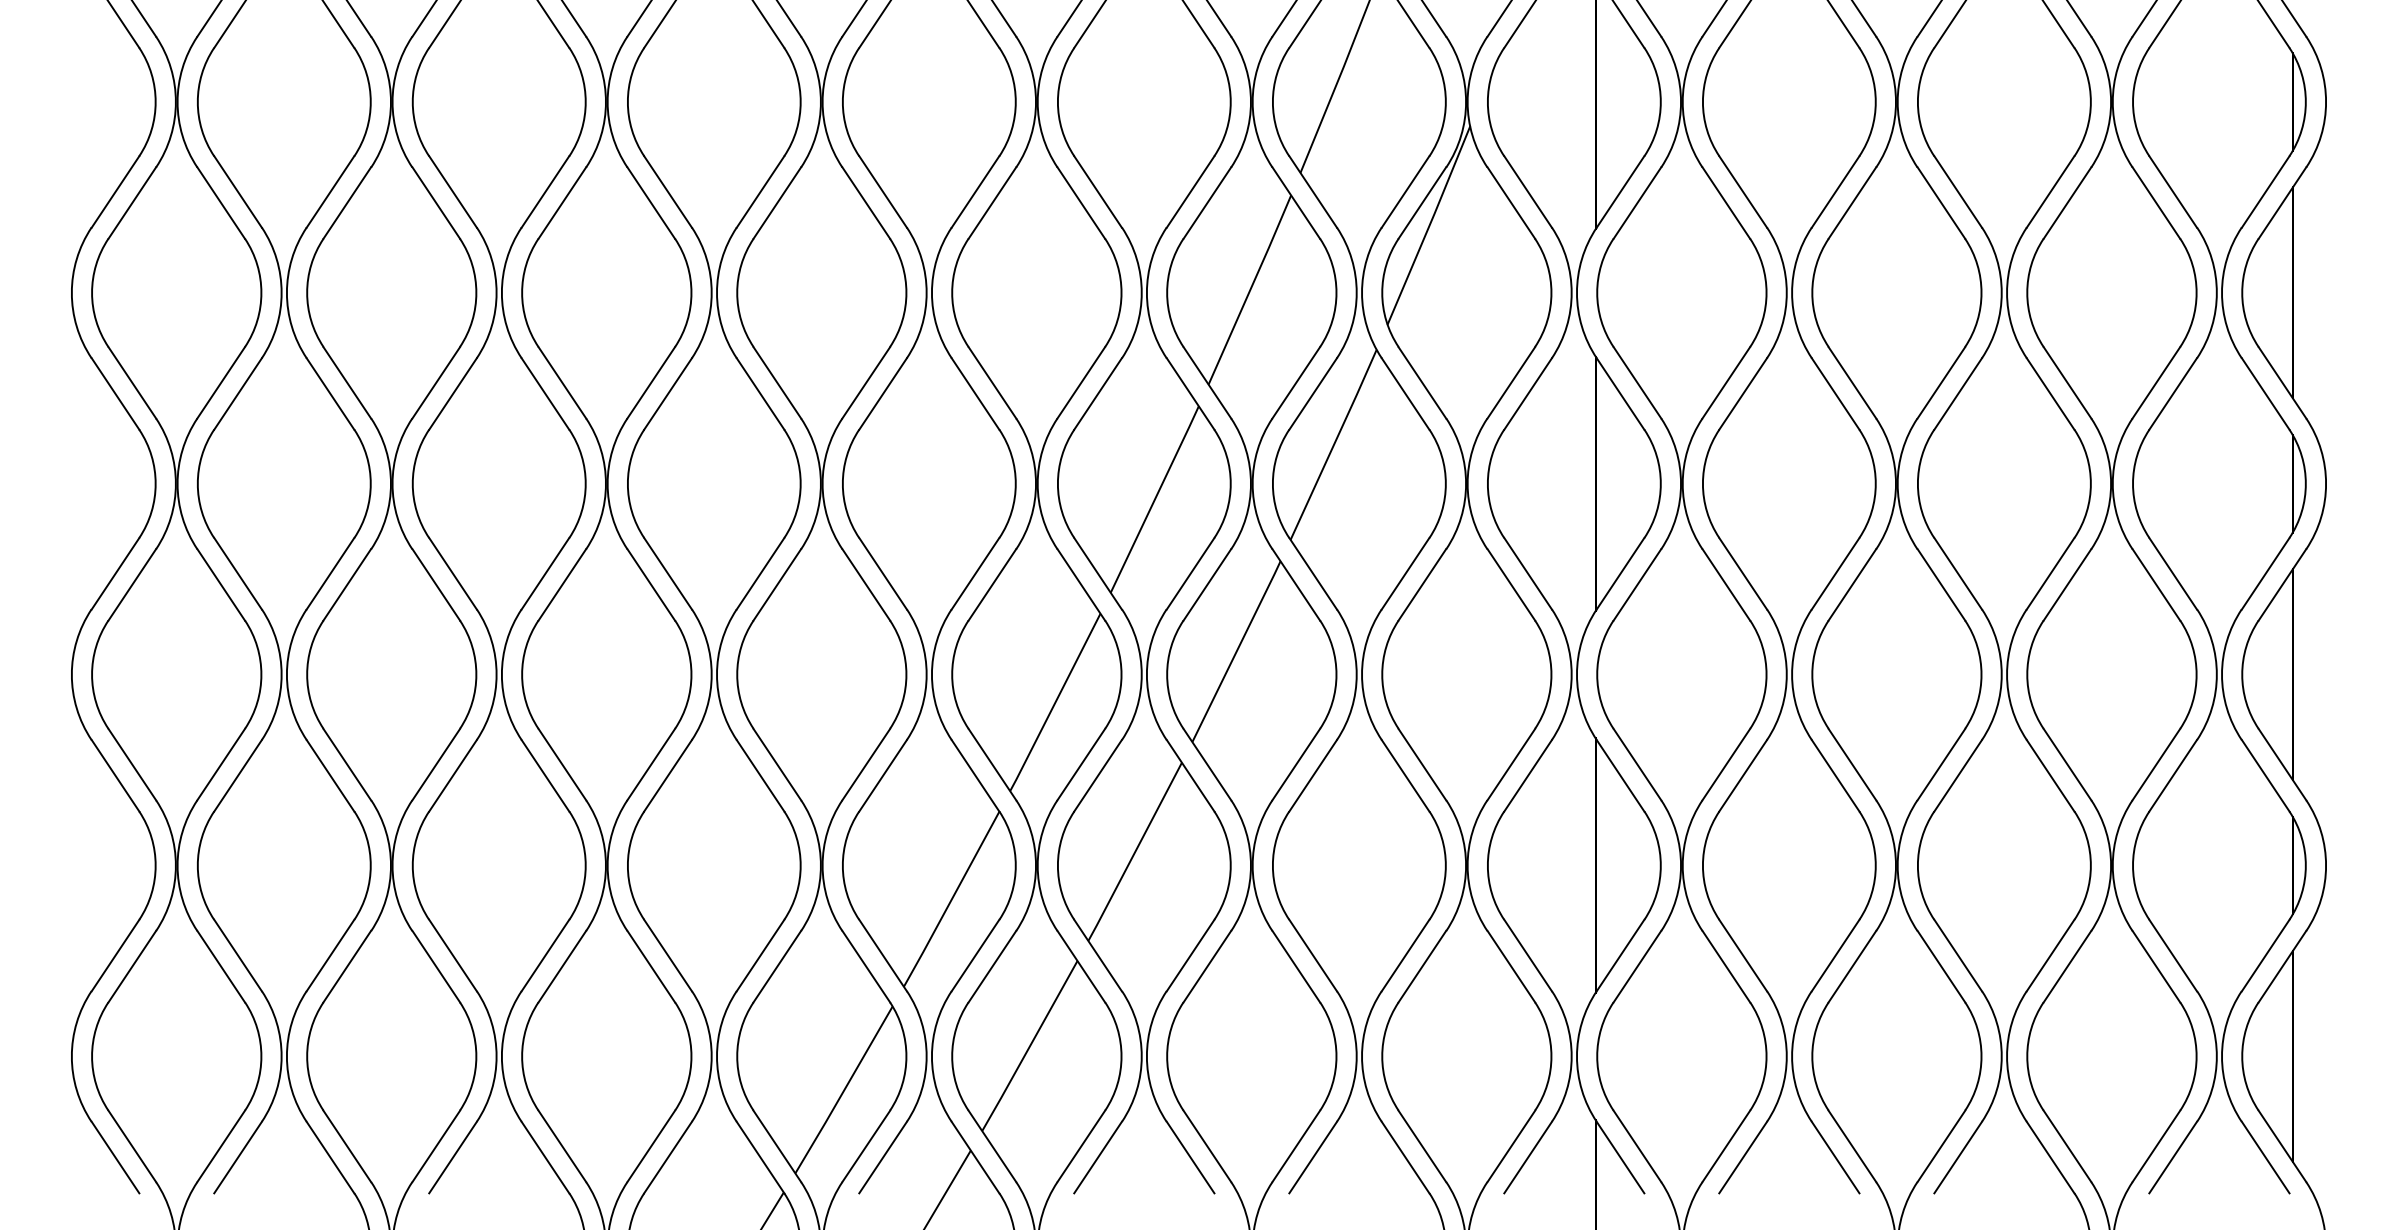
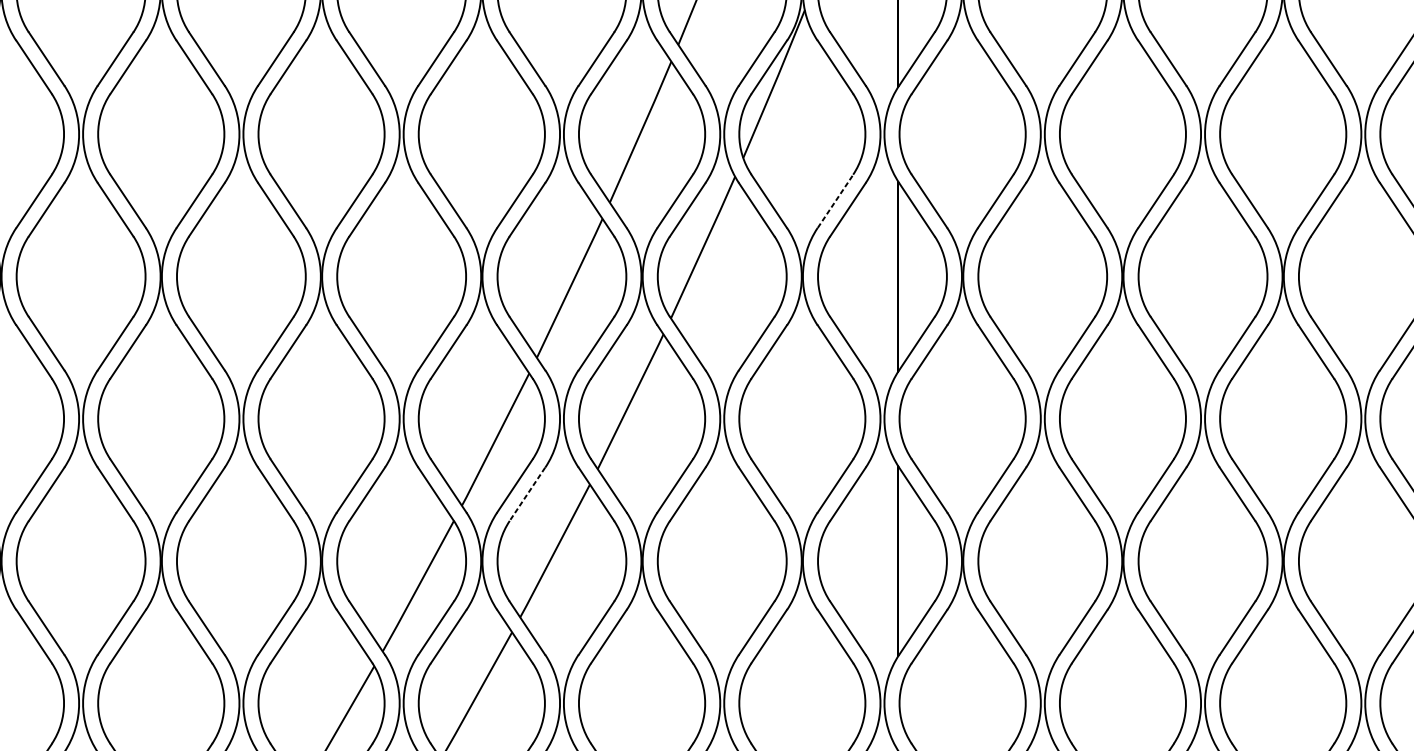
line: (1511, 382) -> (835, 201), solid -> dashed
line: (1098, 775) -> (527, 494), solid -> dashed

